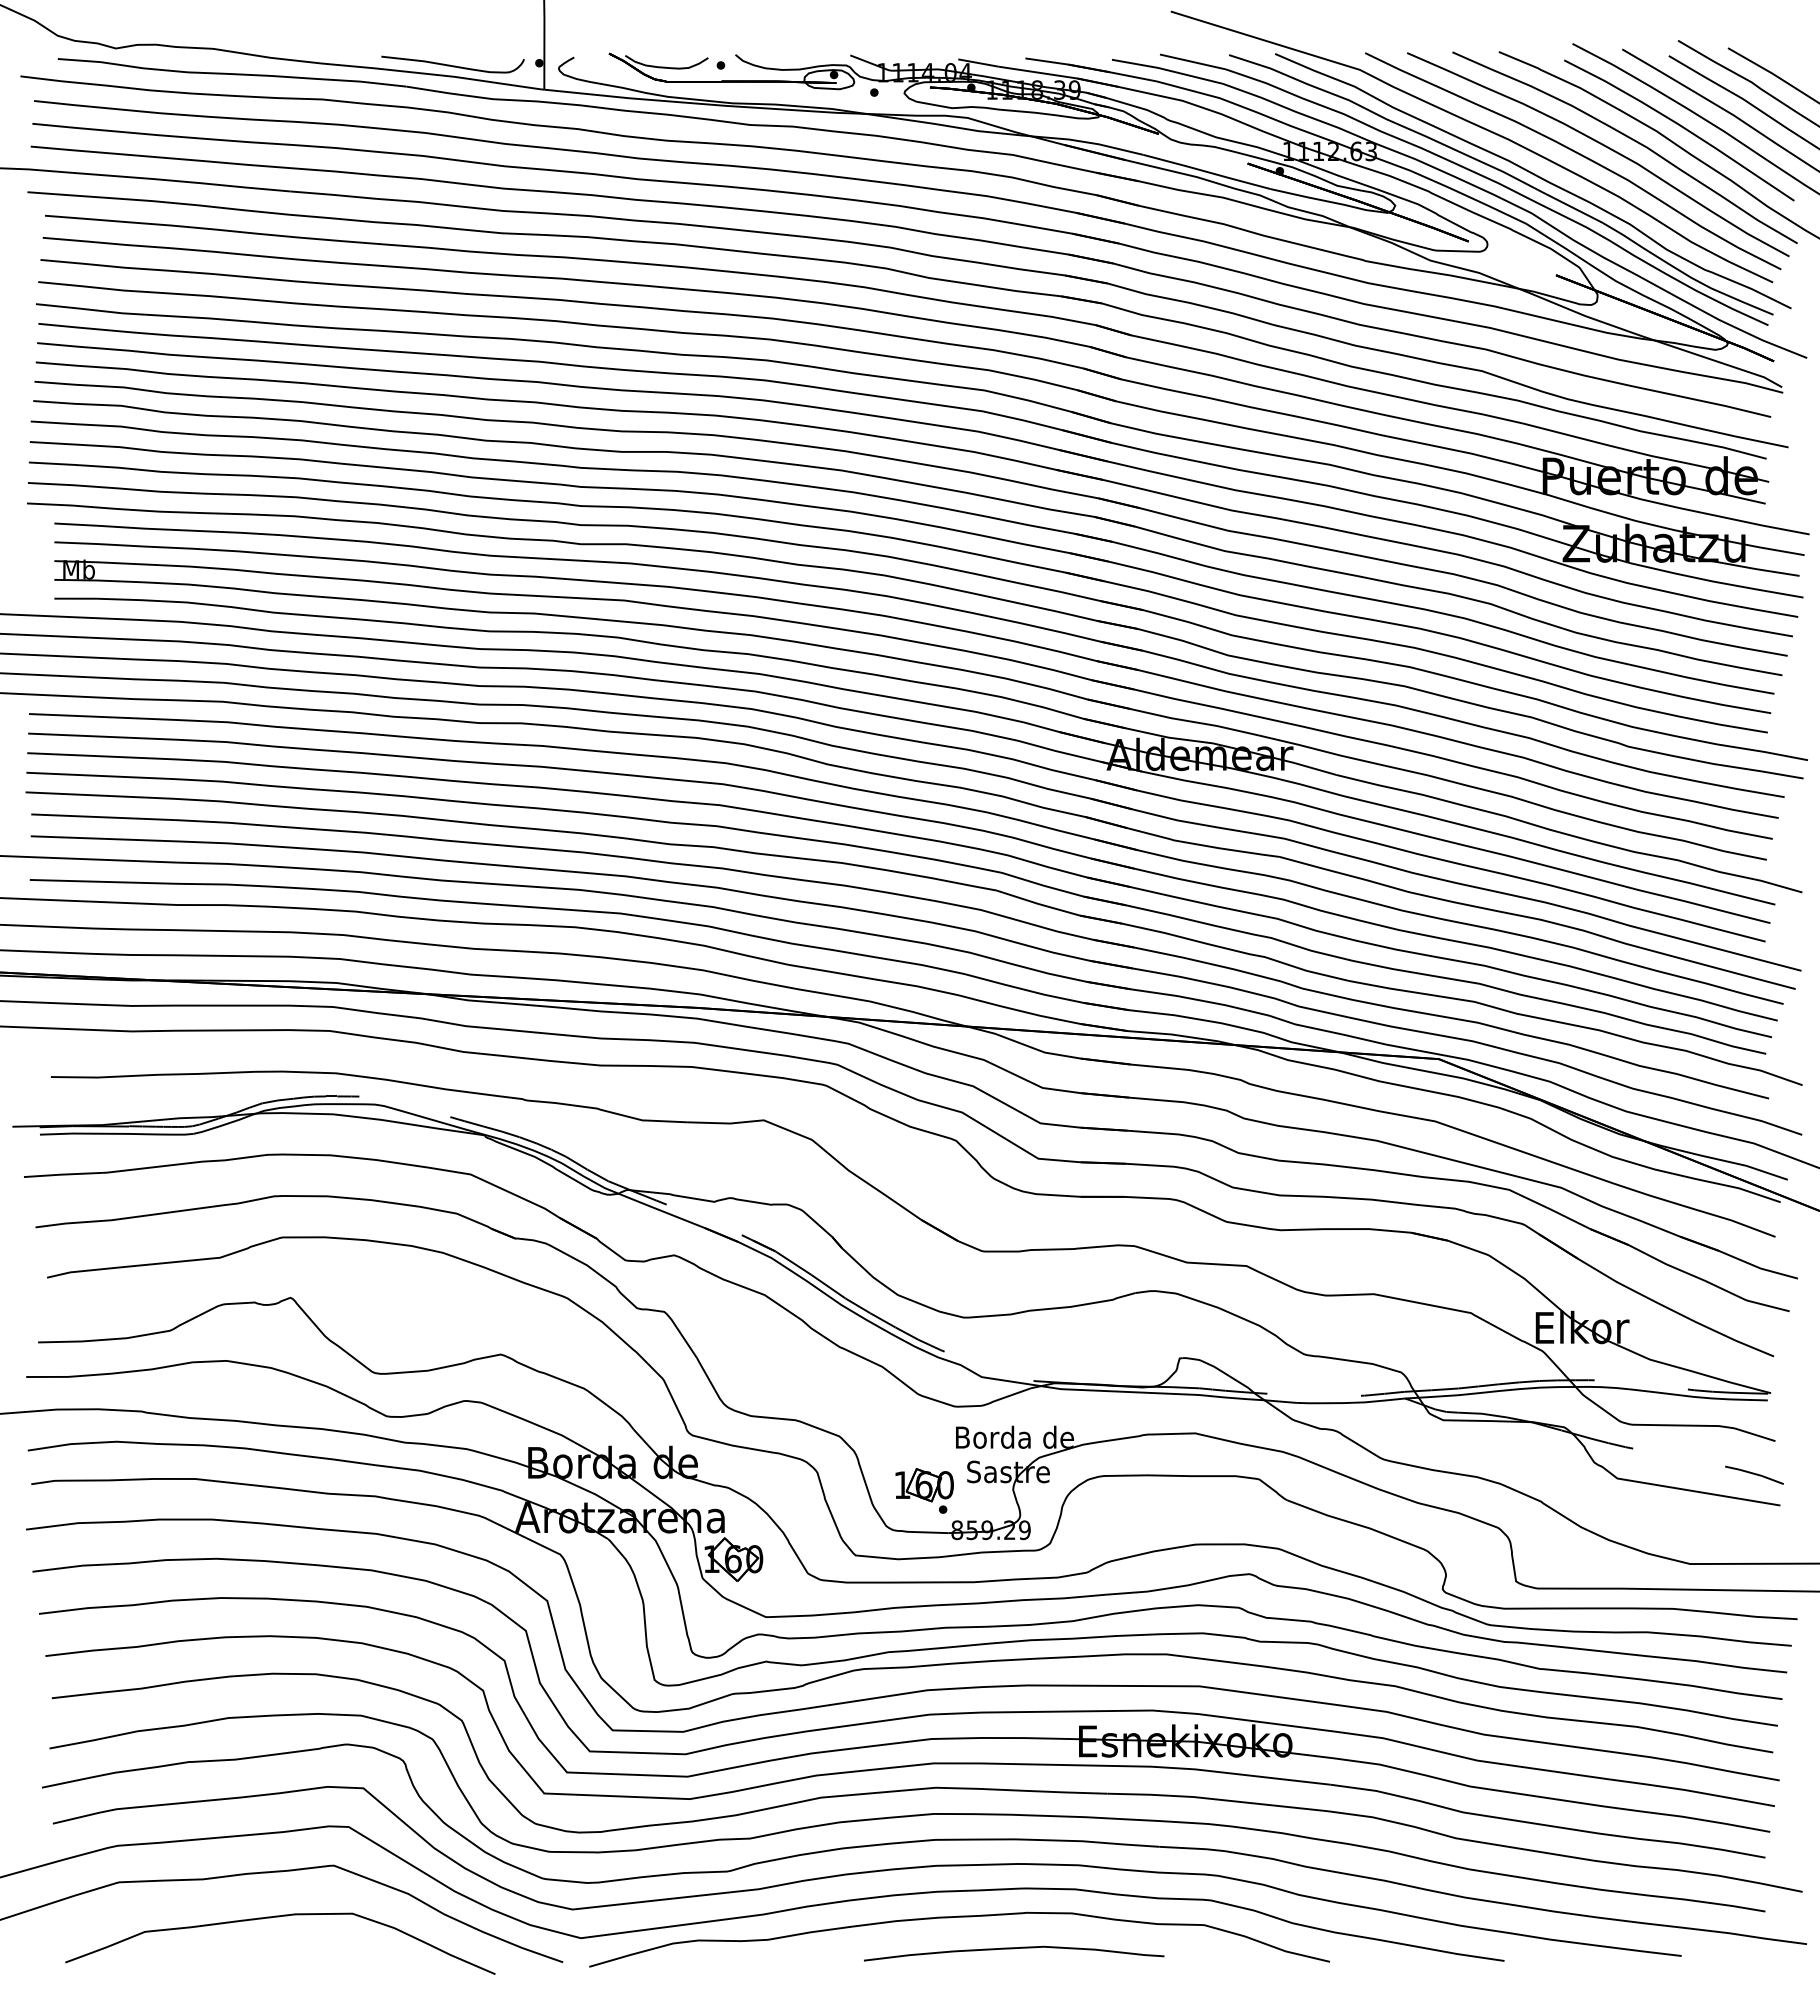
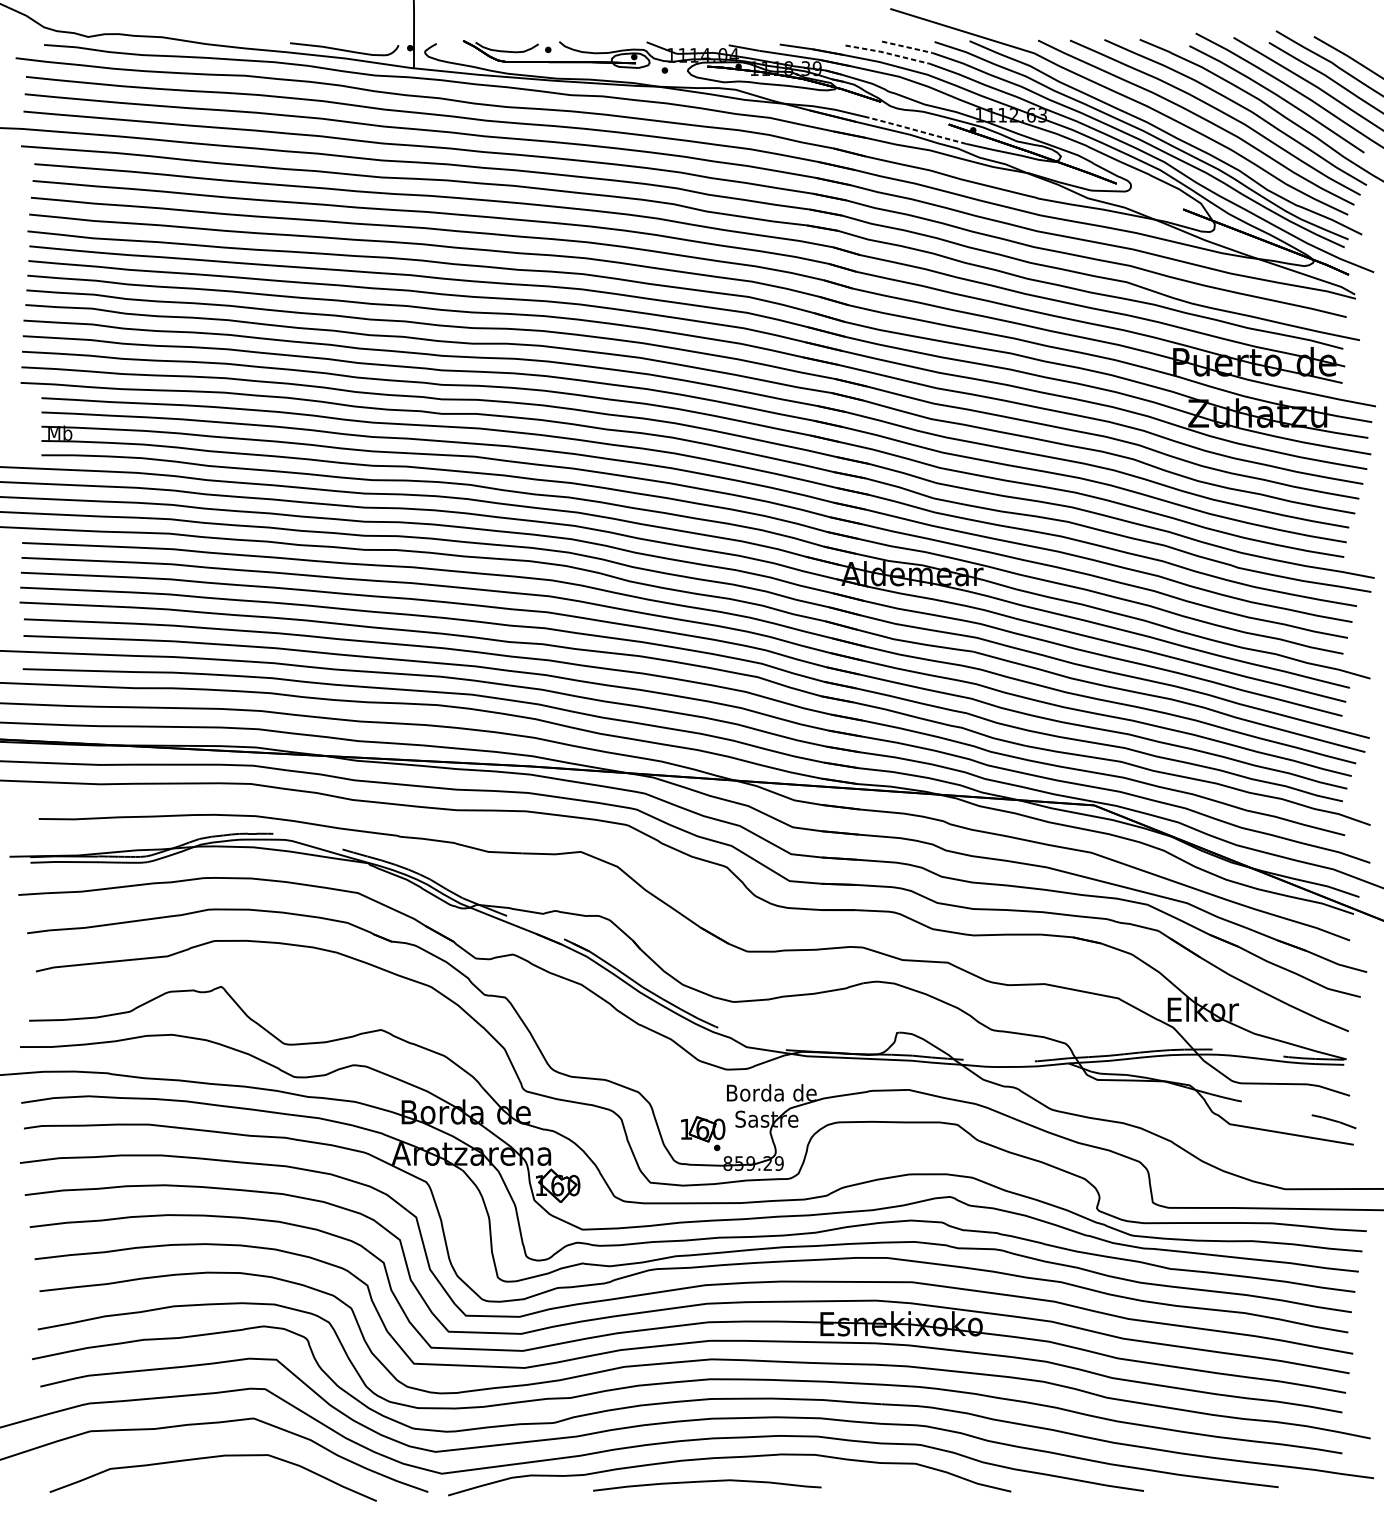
line: (1194, 62) -> (908, 47), solid -> dashed
line: (1167, 70) -> (887, 53), solid -> dashed
line: (1207, 172) -> (918, 131), solid -> dashed
curve: (1014, 1949) -> (707, 1482), moved

